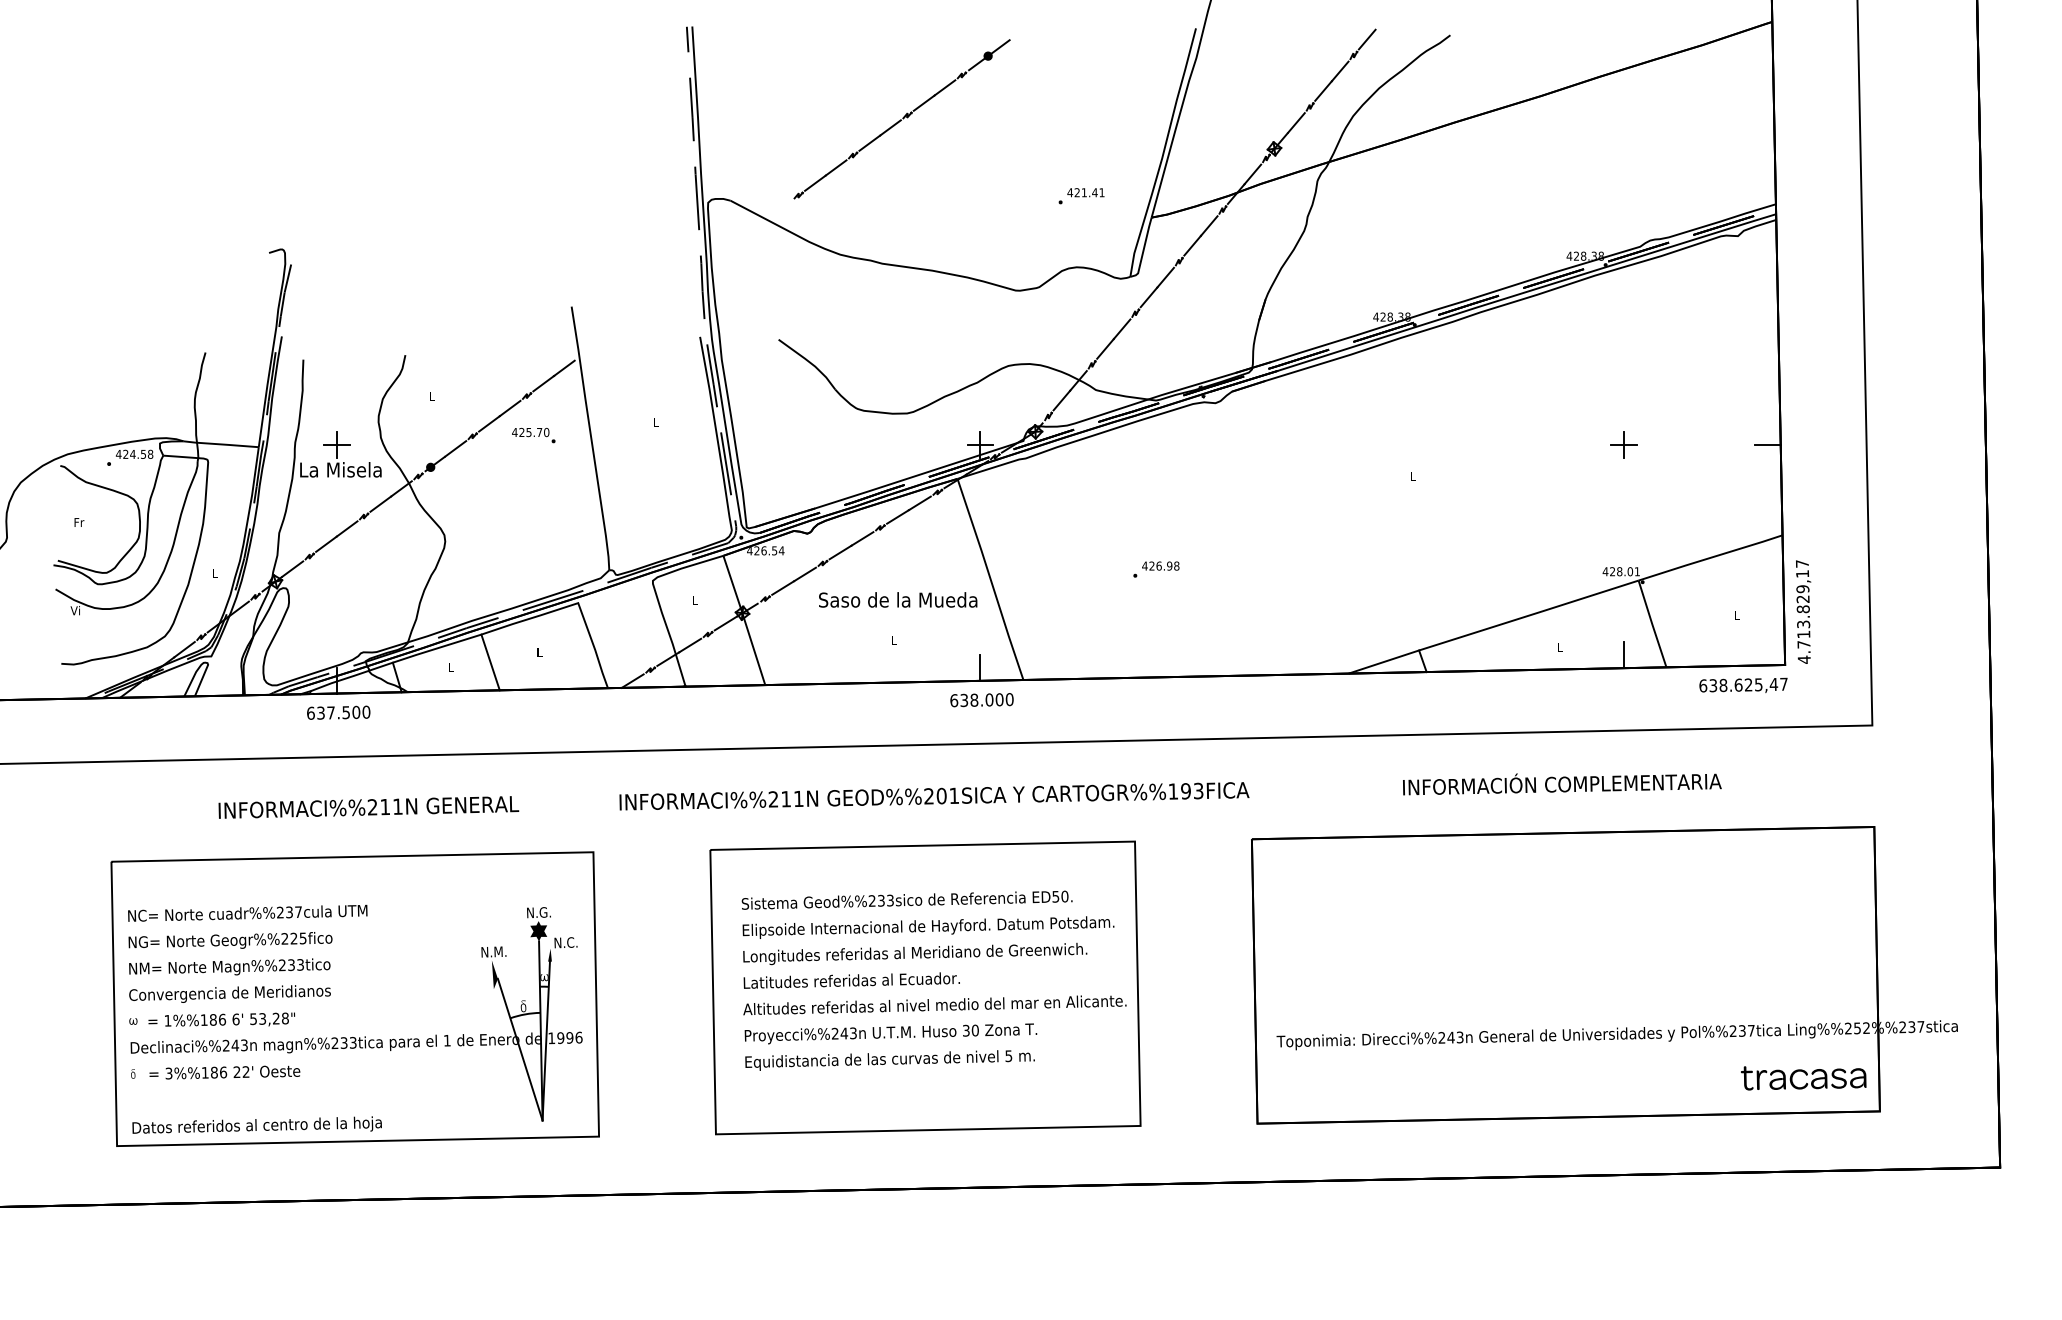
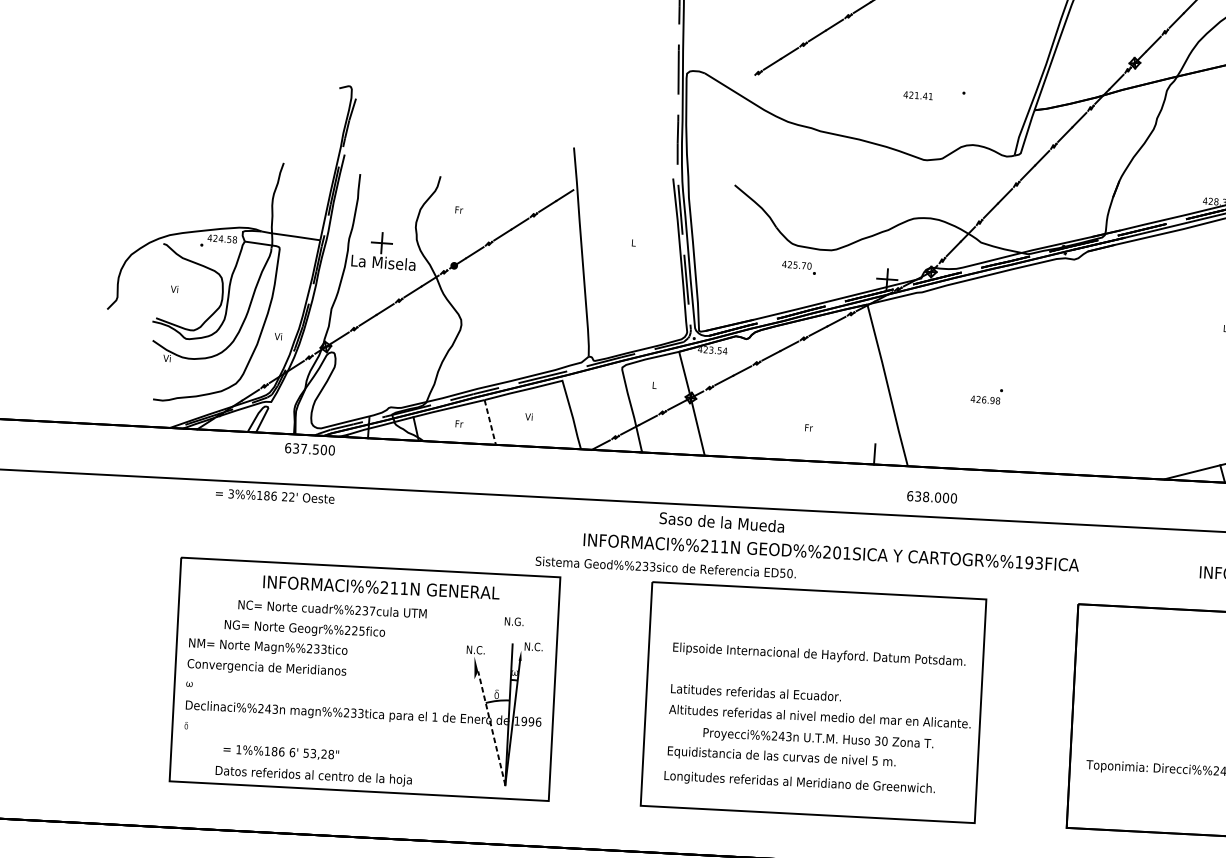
text: (1085, 192) -> (917, 95), moved
text: (431, 395) -> (458, 209), L -> Fr
text: (533, 435) -> (798, 267), moved
text: (78, 521) -> (174, 288), Fr -> Vi
text: (763, 550) -> (710, 349), 426.54 -> 423.54
text: (1160, 565) -> (985, 399), moved
text: (213, 572) -> (277, 336), L -> Vi
text: (898, 599) -> (722, 522), moved
text: (894, 640) -> (808, 427), L -> Fr
text: (538, 651) -> (528, 416), L -> Vi
line: (490, 662) -> (490, 422), solid -> dashed
text: (451, 666) -> (459, 423), L -> Fr
text: (981, 700) -> (931, 497), moved
text: (338, 712) -> (309, 449), moved
text: (368, 807) -> (381, 587), moved
text: (906, 899) -> (665, 566), moved
text: (247, 912) -> (332, 608), moved
fill: (538, 931) -> (512, 636), removed
text: (230, 940) -> (304, 628), moved
text: (500, 951) -> (481, 650), N.M. -> N.C.
text: (915, 954) -> (799, 783), moved
text: (221, 1019) -> (281, 751), moved
text: (890, 1033) -> (818, 738), moved
line: (520, 1049) -> (491, 728), solid -> dashed
text: (224, 1072) -> (274, 496), moved
text: (256, 1124) -> (313, 774), moved

